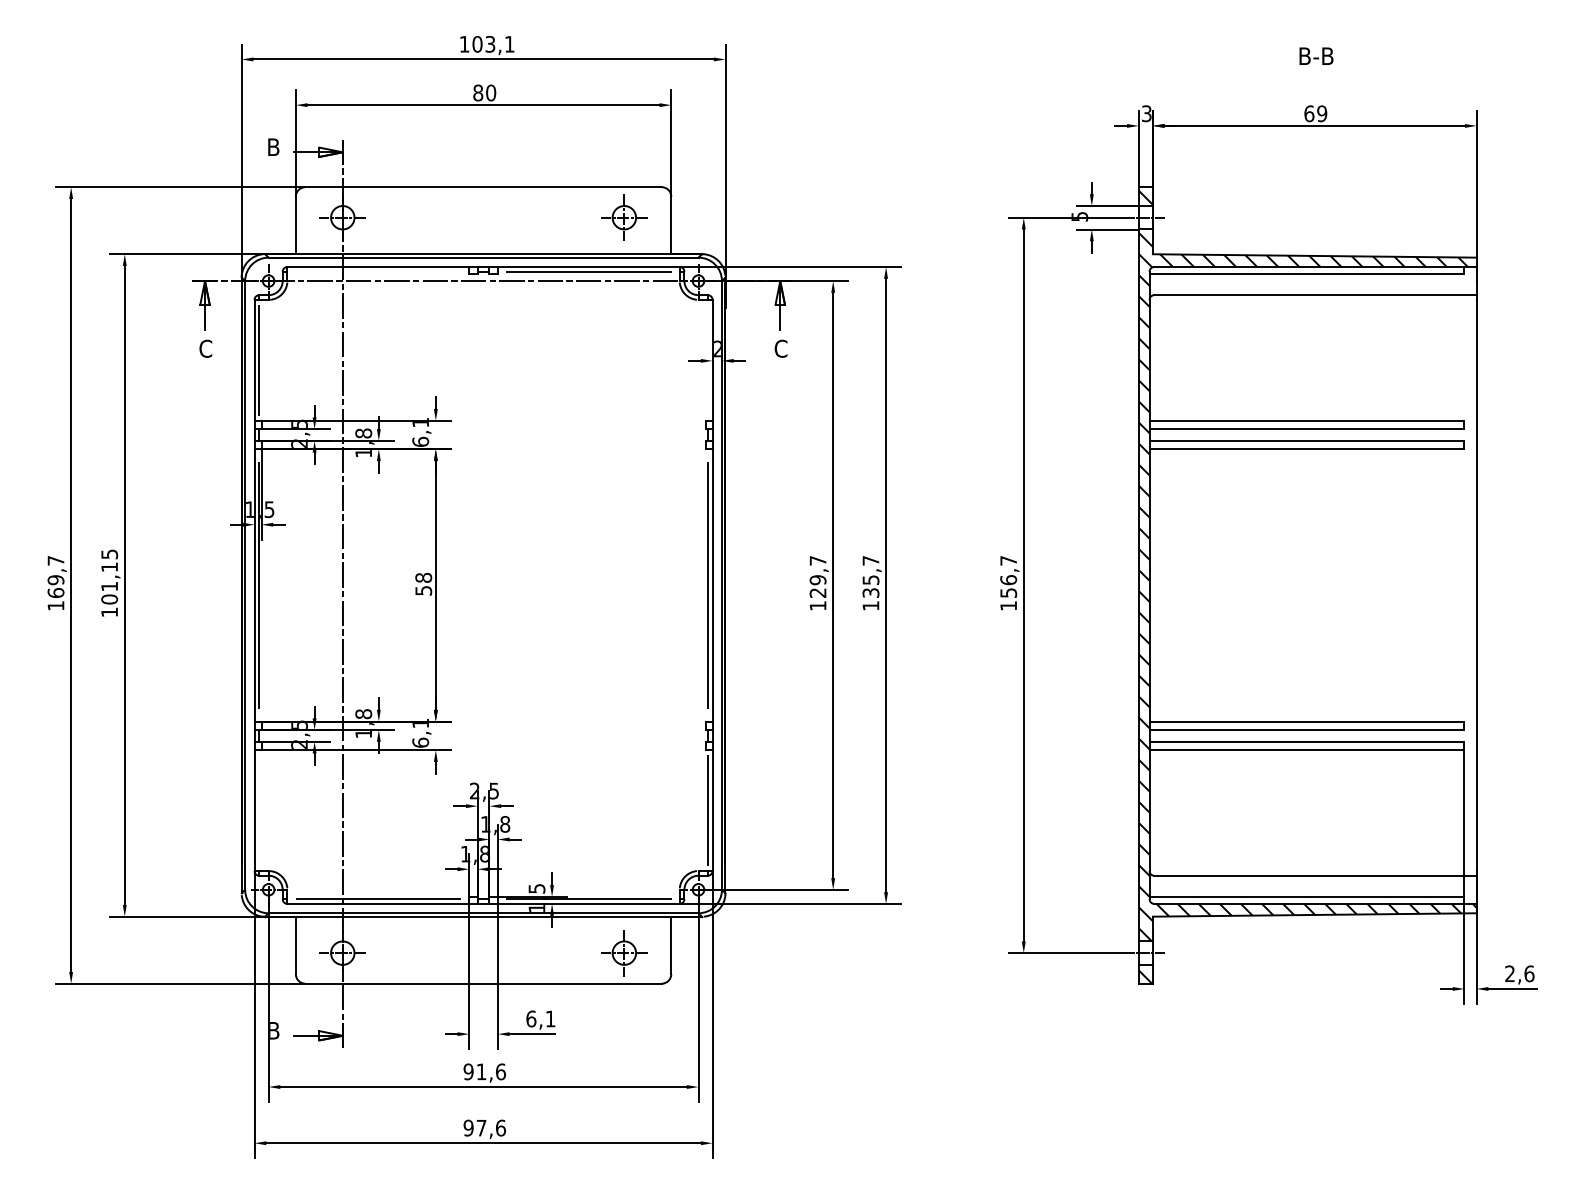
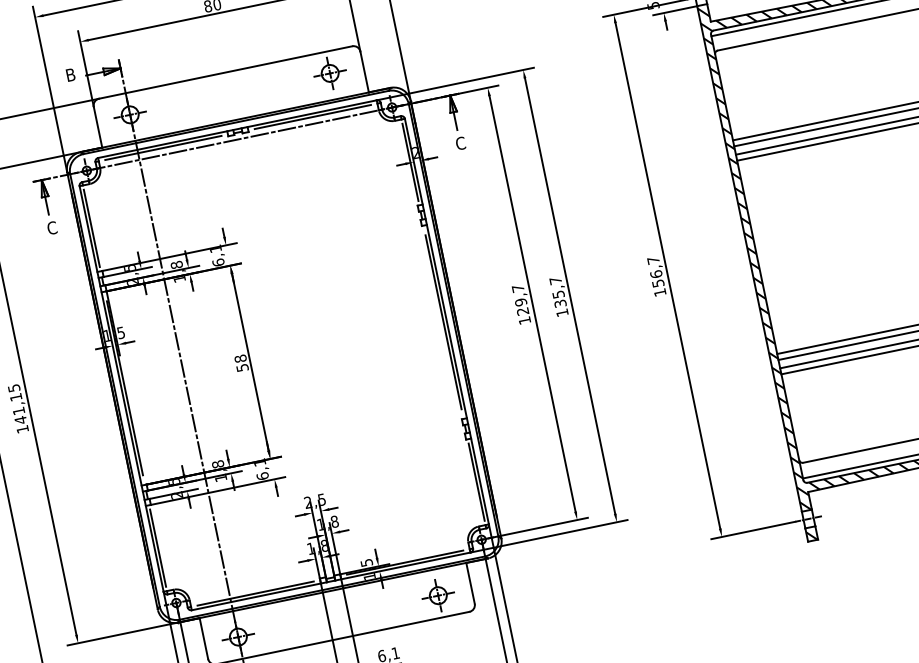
line: (378, 271) -> (163, 147), added
line: (707, 359) -> (410, 161), added
text: (109, 599) -> (20, 420), 101,15 -> 141,15
line: (259, 810) -> (158, 548), added

